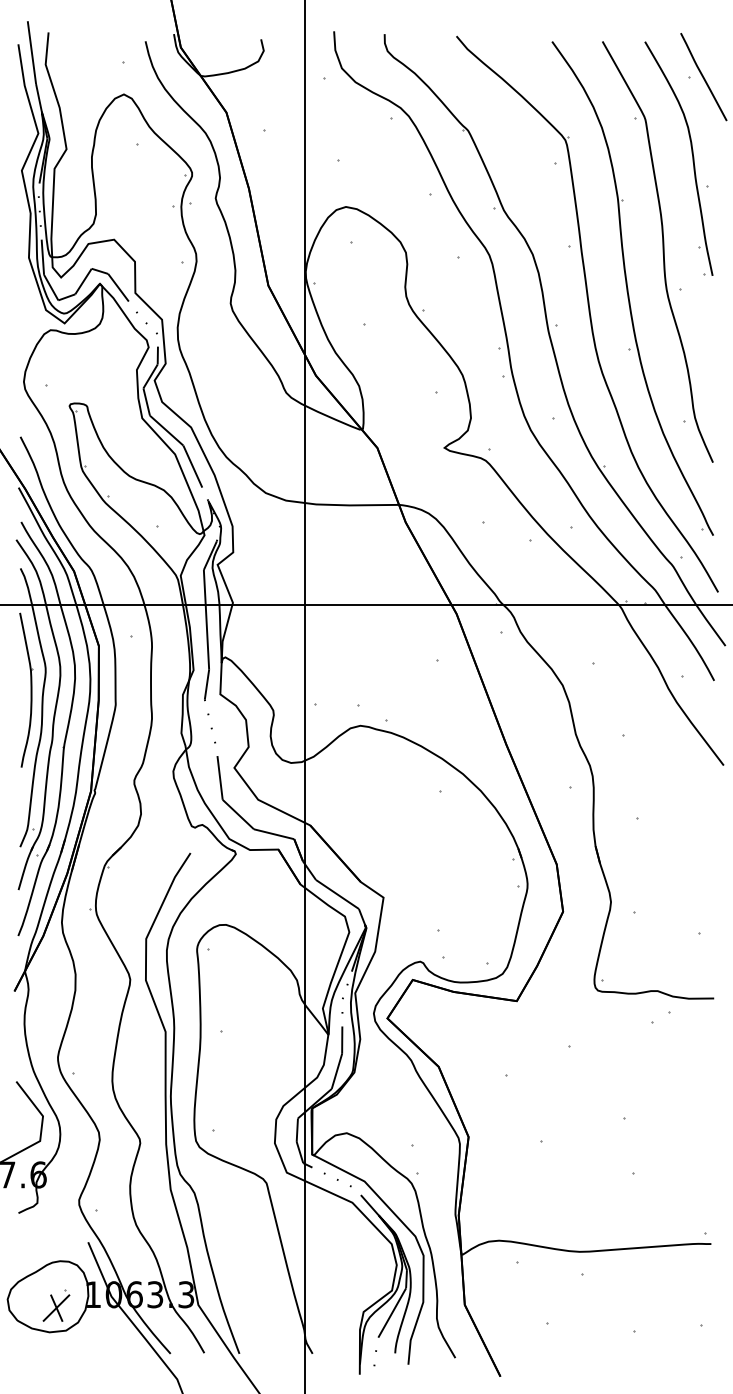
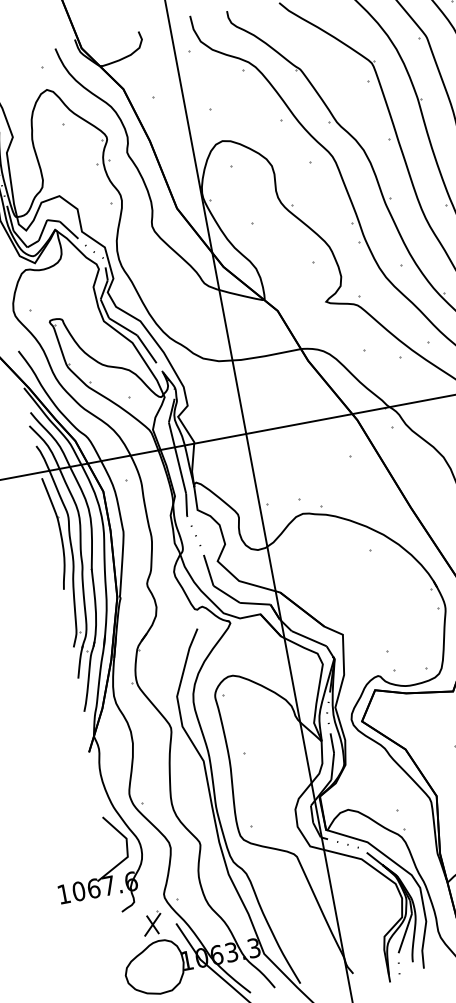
part: (56, 1305) -> (152, 922), moved

